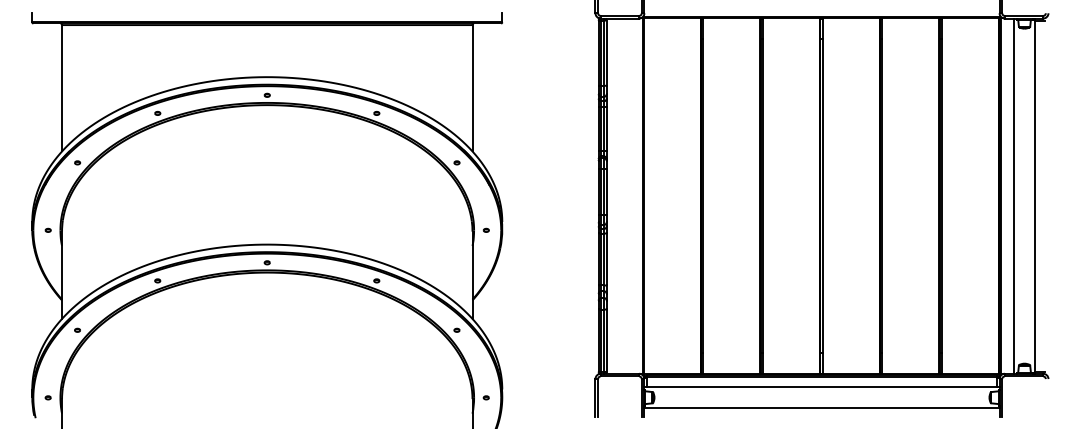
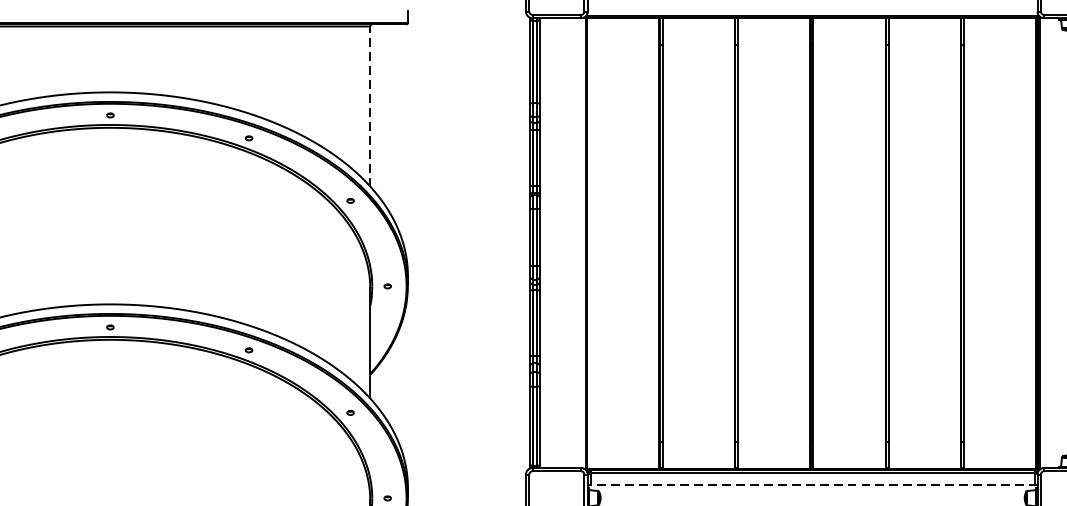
line: (472, 87) -> (370, 105), solid -> dashed
line: (1013, 195) -> (1055, 242), removed
line: (821, 387) -> (812, 485), solid -> dashed

